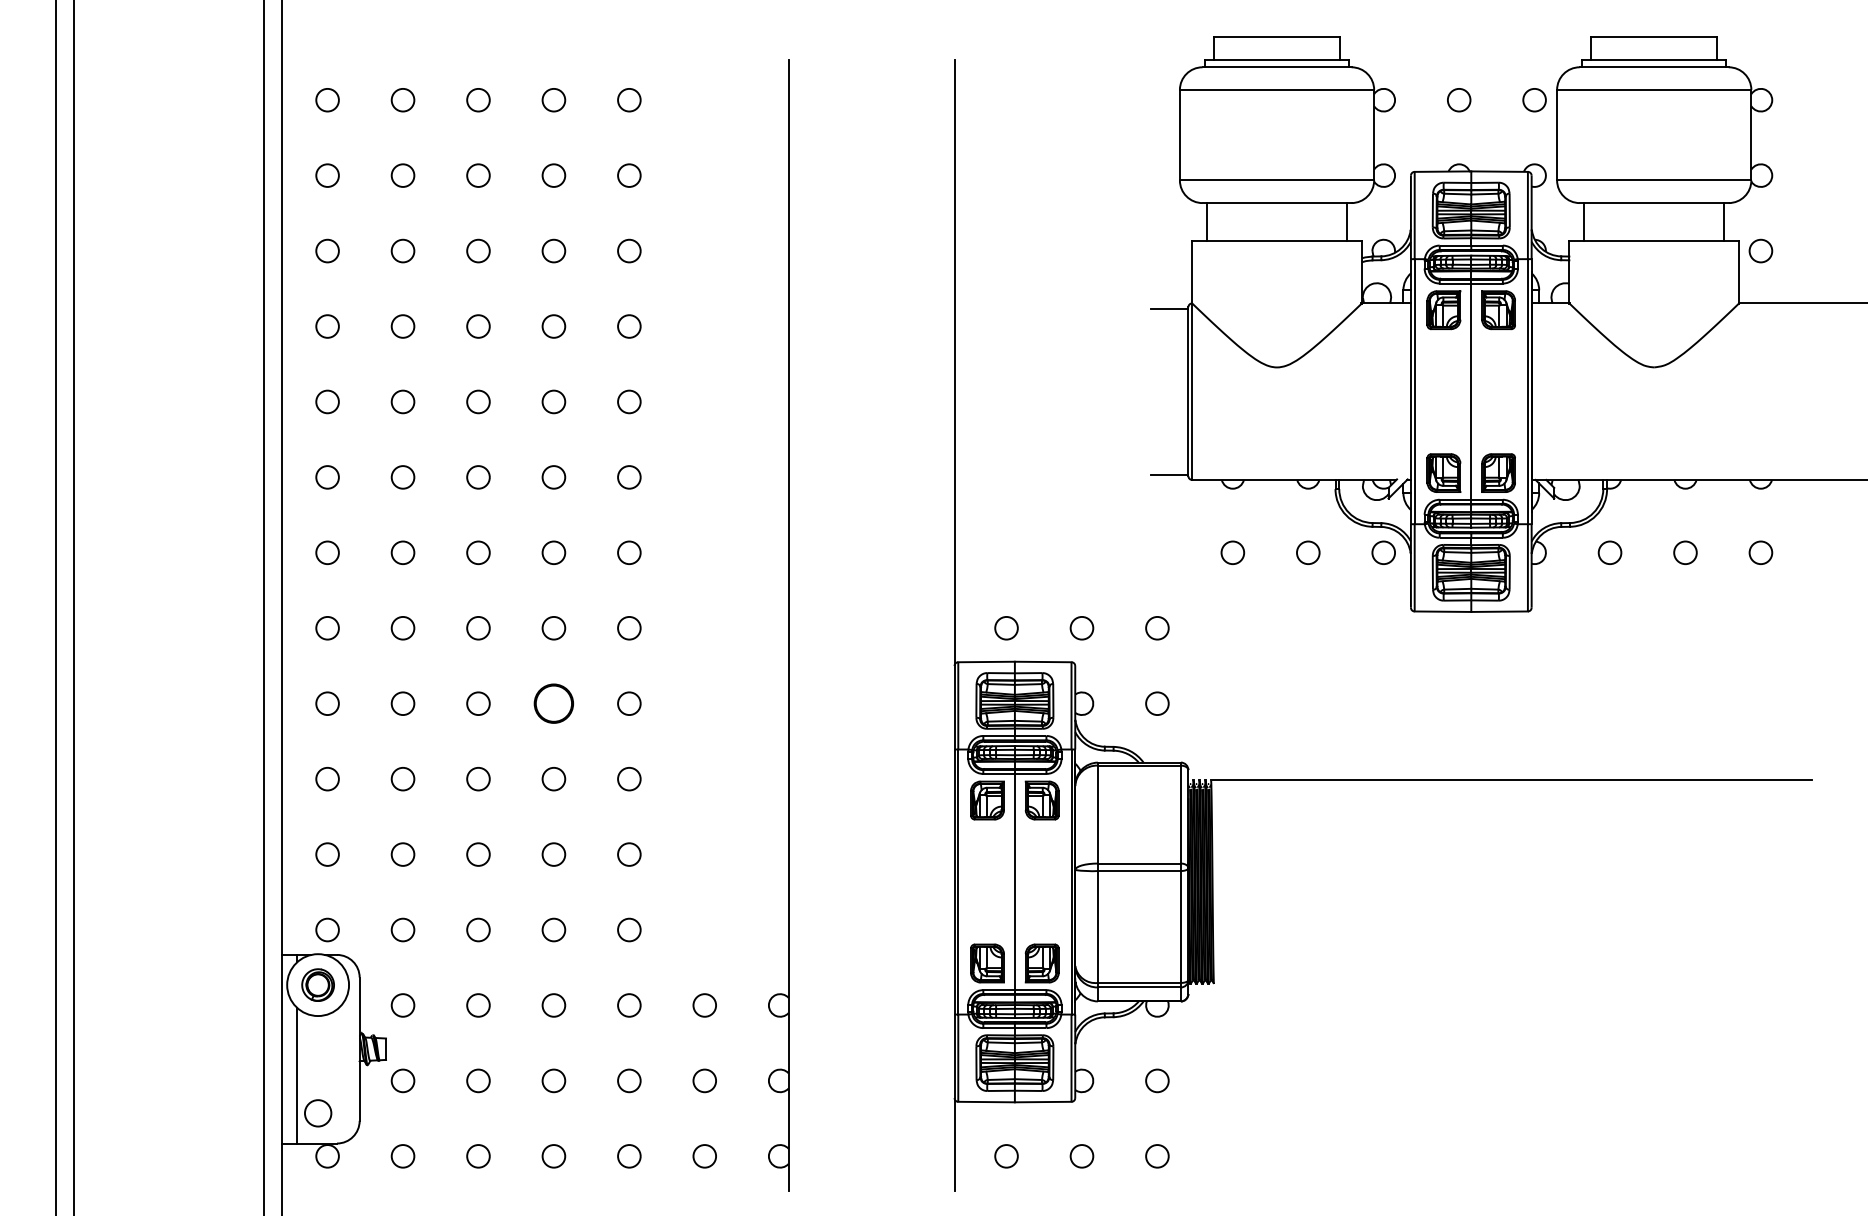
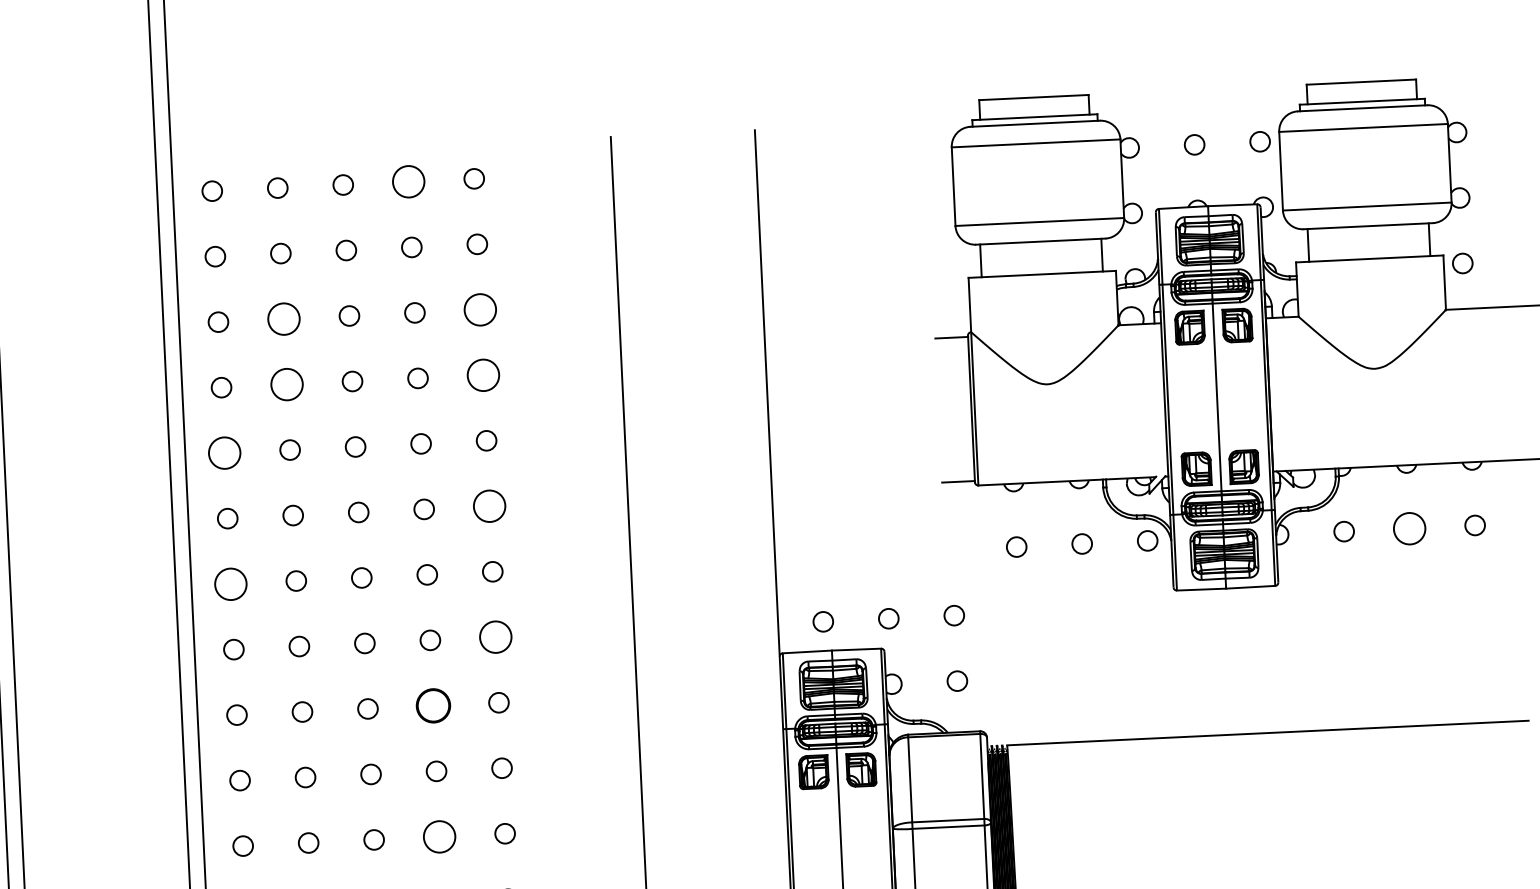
circle: (553, 100) -> (408, 182), size x1.6
circle: (402, 250) -> (283, 318), size x1.6
circle: (629, 250) -> (480, 309), size x1.6
circle: (402, 326) -> (286, 384), size x1.6
circle: (629, 326) -> (483, 375), size x1.6
circle: (327, 401) -> (224, 452), size x1.6
circle: (629, 477) -> (489, 506), size x1.6
circle: (327, 552) -> (230, 583), size x1.6
circle: (1685, 552) -> (1409, 528), size x1.6
circle: (629, 628) -> (496, 637), size x1.6
circle: (553, 854) -> (439, 836), size x1.6

